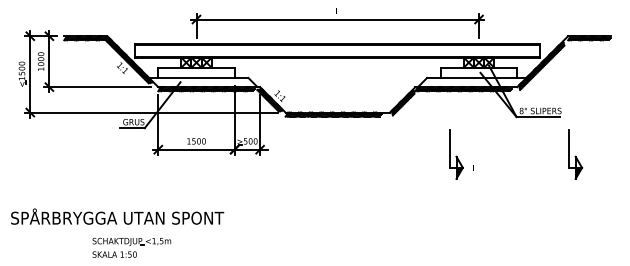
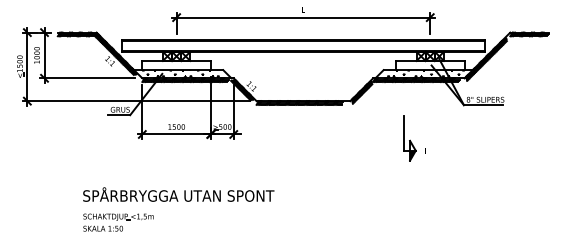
hatch: (196, 81) -> (176, 73), added
hatch: (478, 81) -> (429, 73), added
part: (575, 154) -> (516, 138), removed
text: (117, 216) -> (178, 194), moved

